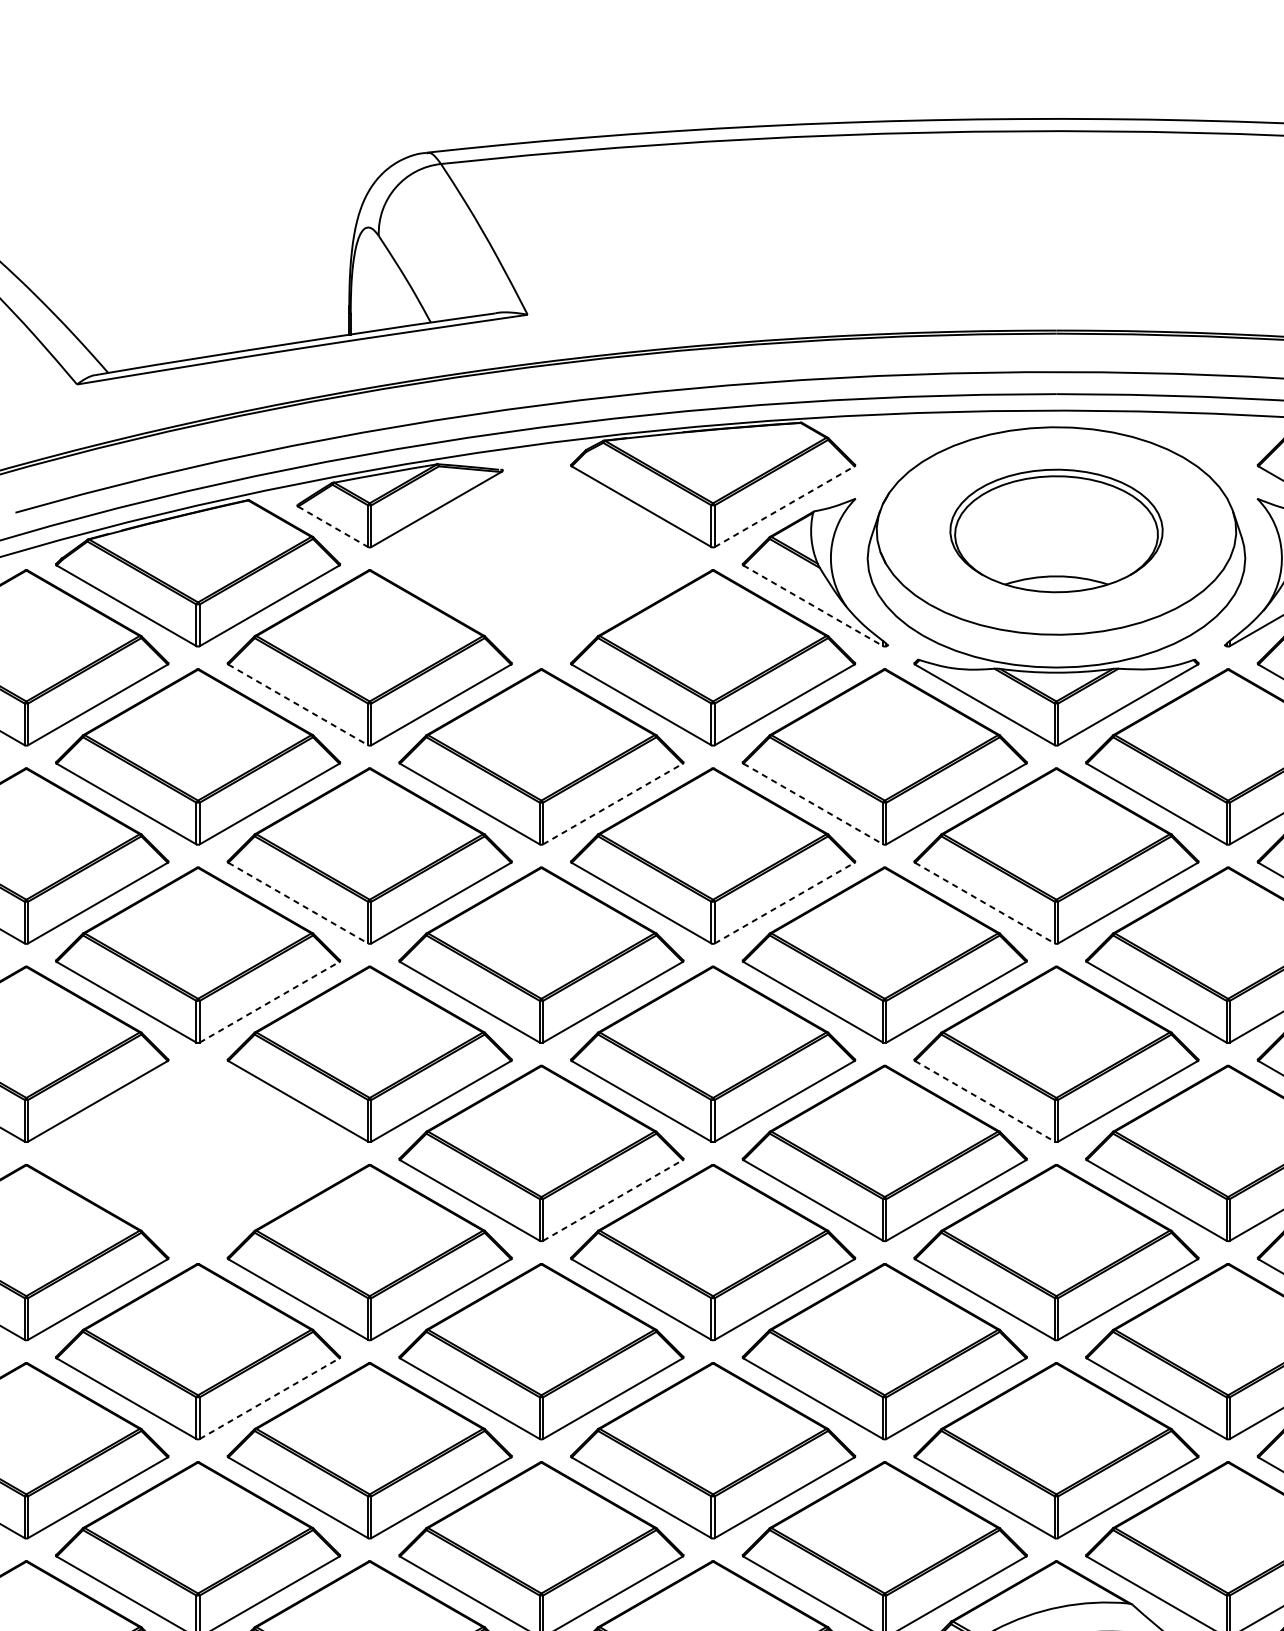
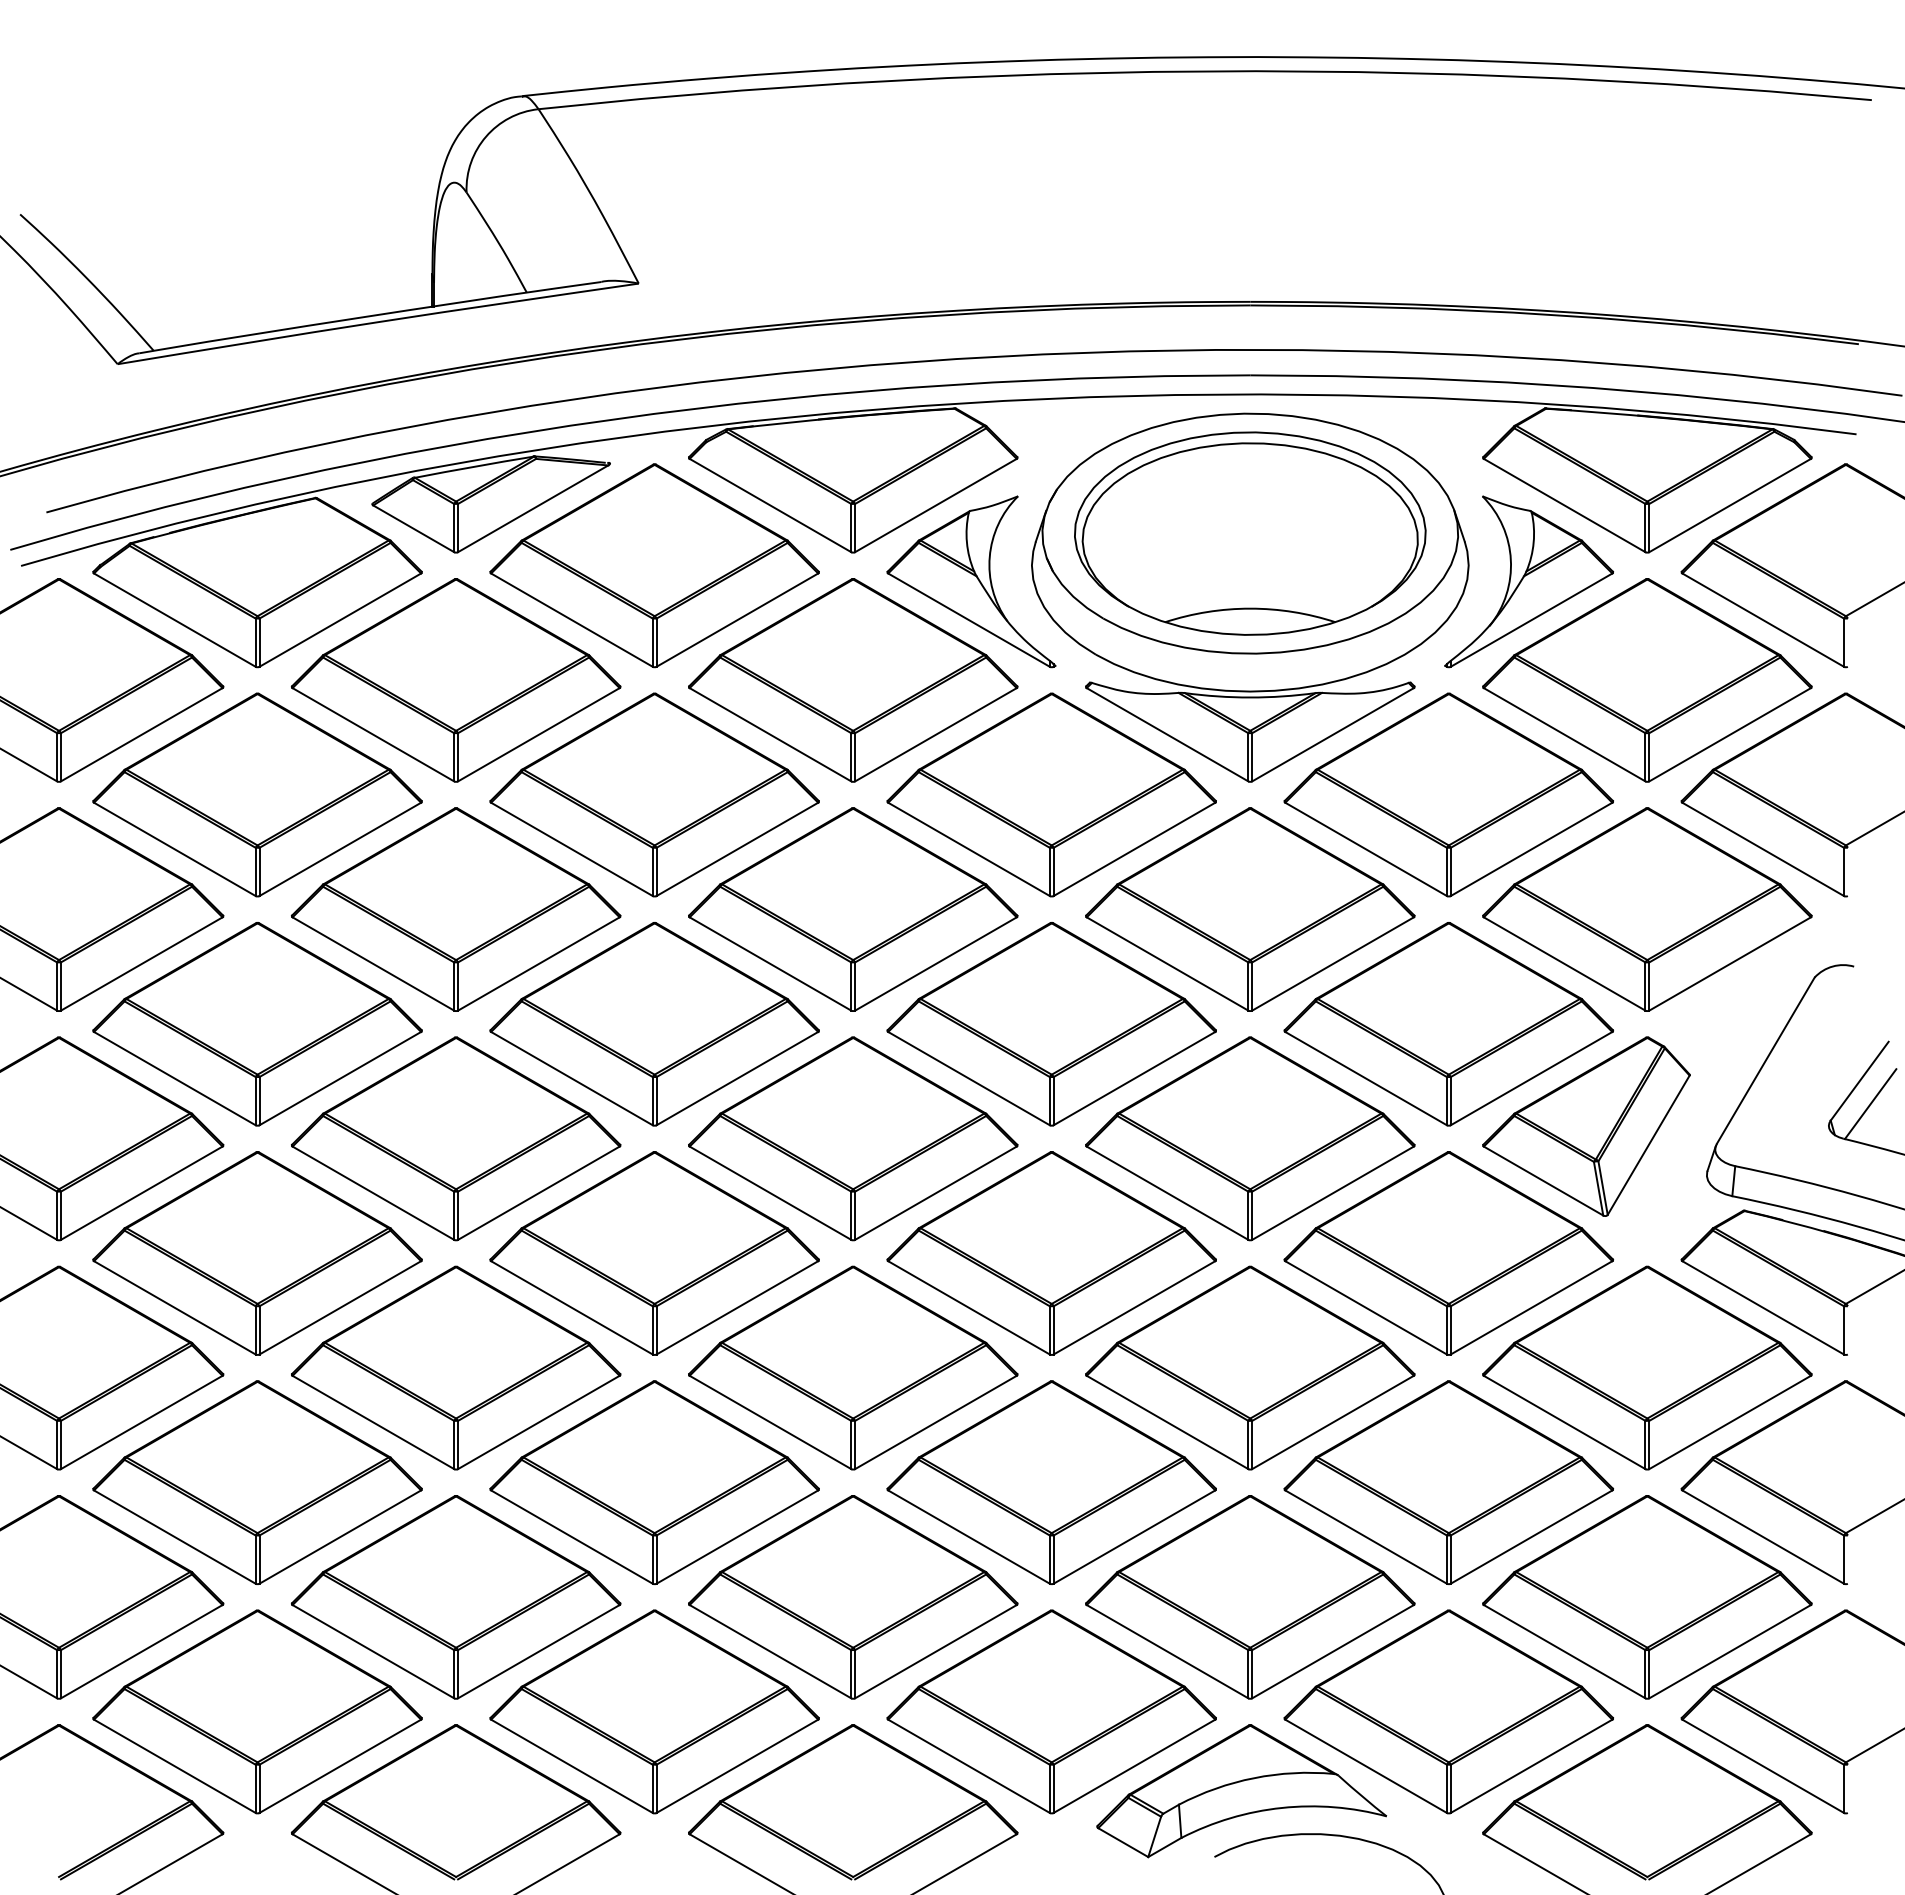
line: (785, 506) -> (936, 505), dashed -> solid
line: (332, 526) -> (413, 528), dashed -> solid
part: (1056, 530) -> (1250, 533), size x1.43
part: (541, 558) -> (654, 565), added
line: (813, 606) -> (969, 620), dashed -> solid
line: (298, 705) -> (373, 735), dashed -> solid
line: (613, 804) -> (737, 849), dashed -> solid
line: (813, 804) -> (969, 849), dashed -> solid
line: (785, 902) -> (936, 963), dashed -> solid
line: (298, 903) -> (373, 964), dashed -> solid
line: (985, 903) -> (1168, 964), dashed -> solid
line: (269, 1002) -> (340, 1078), dashed -> solid
line: (985, 1101) -> (1168, 1193), dashed -> solid
part: (198, 1153) -> (257, 1253), added
line: (613, 1200) -> (737, 1307), dashed -> solid
line: (269, 1398) -> (340, 1536), dashed -> solid

